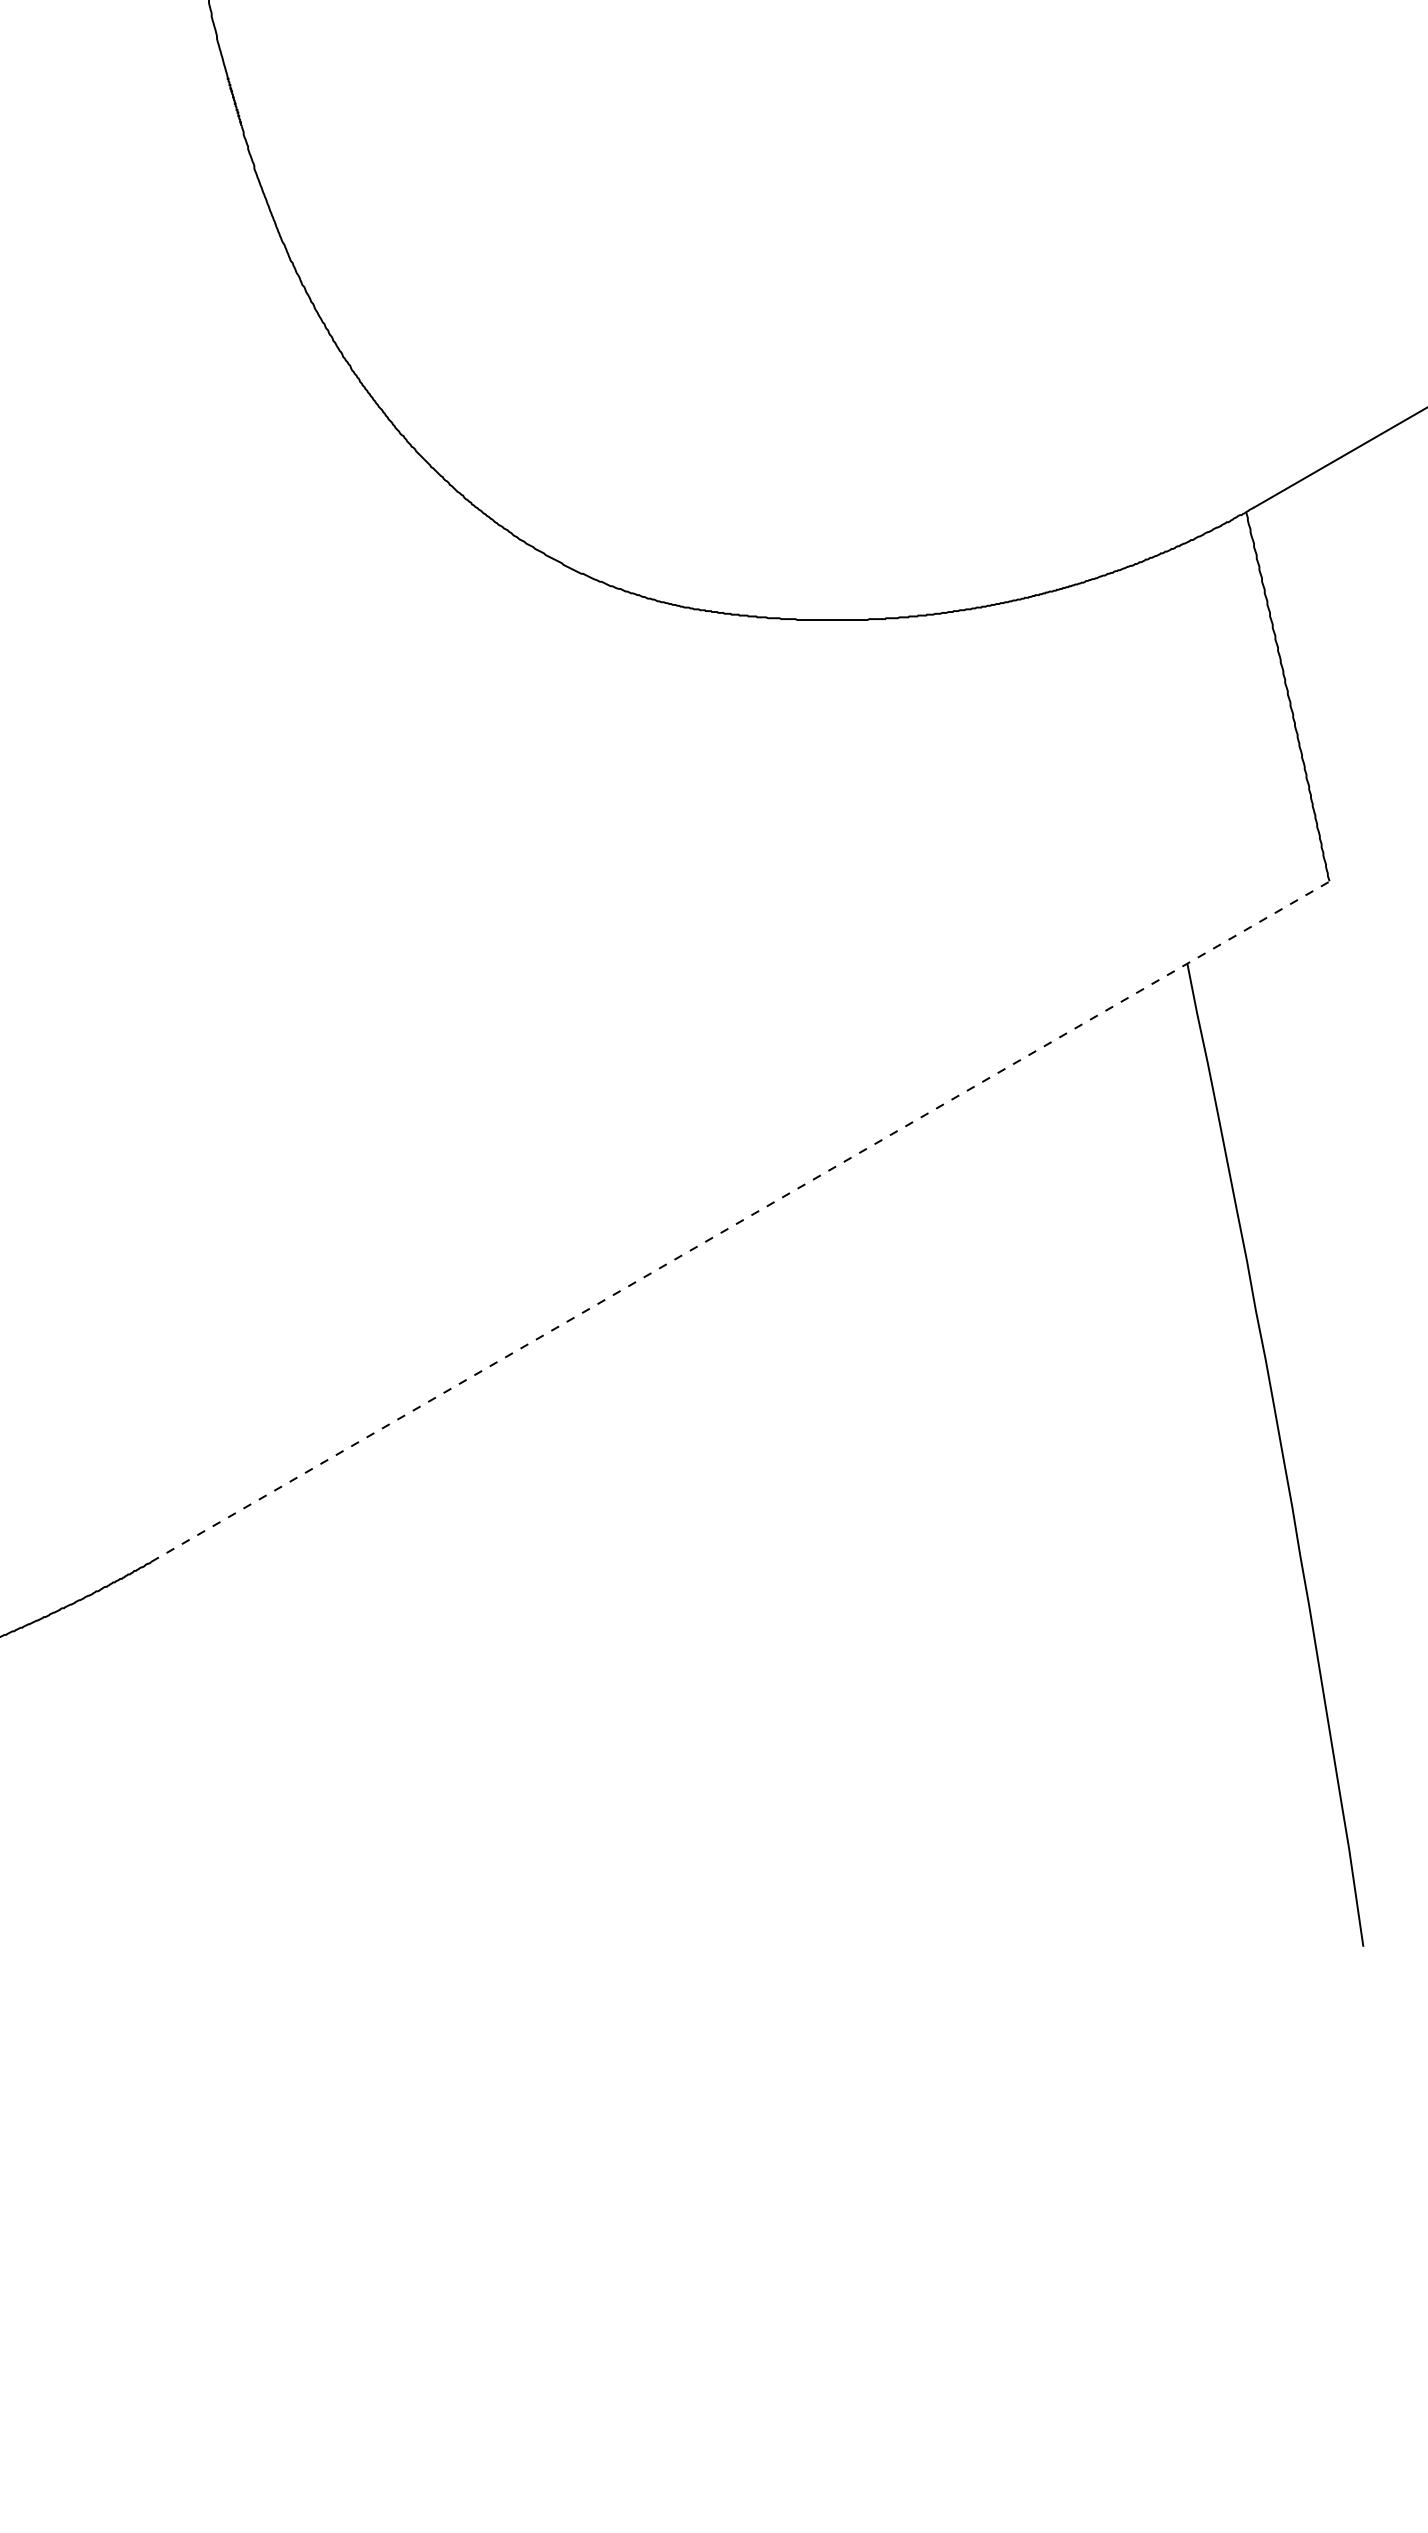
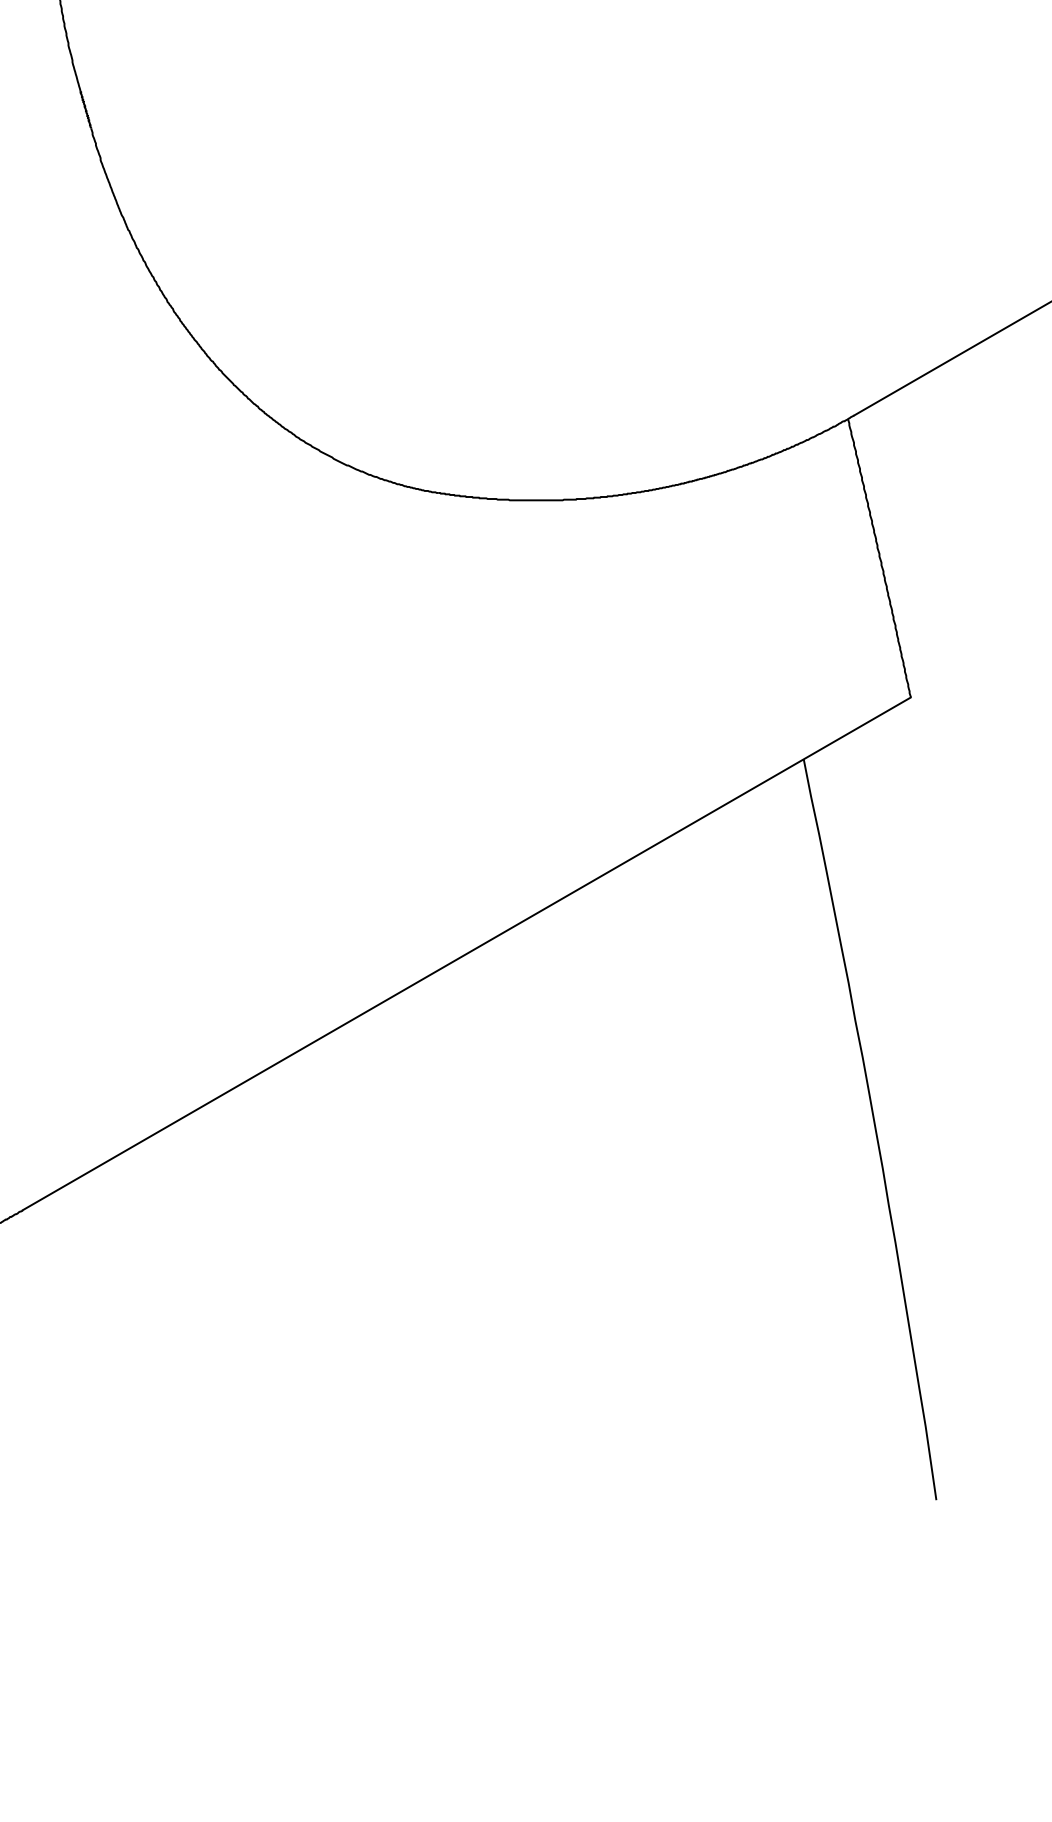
line: (740, 1221) -> (466, 953), dashed -> solid

